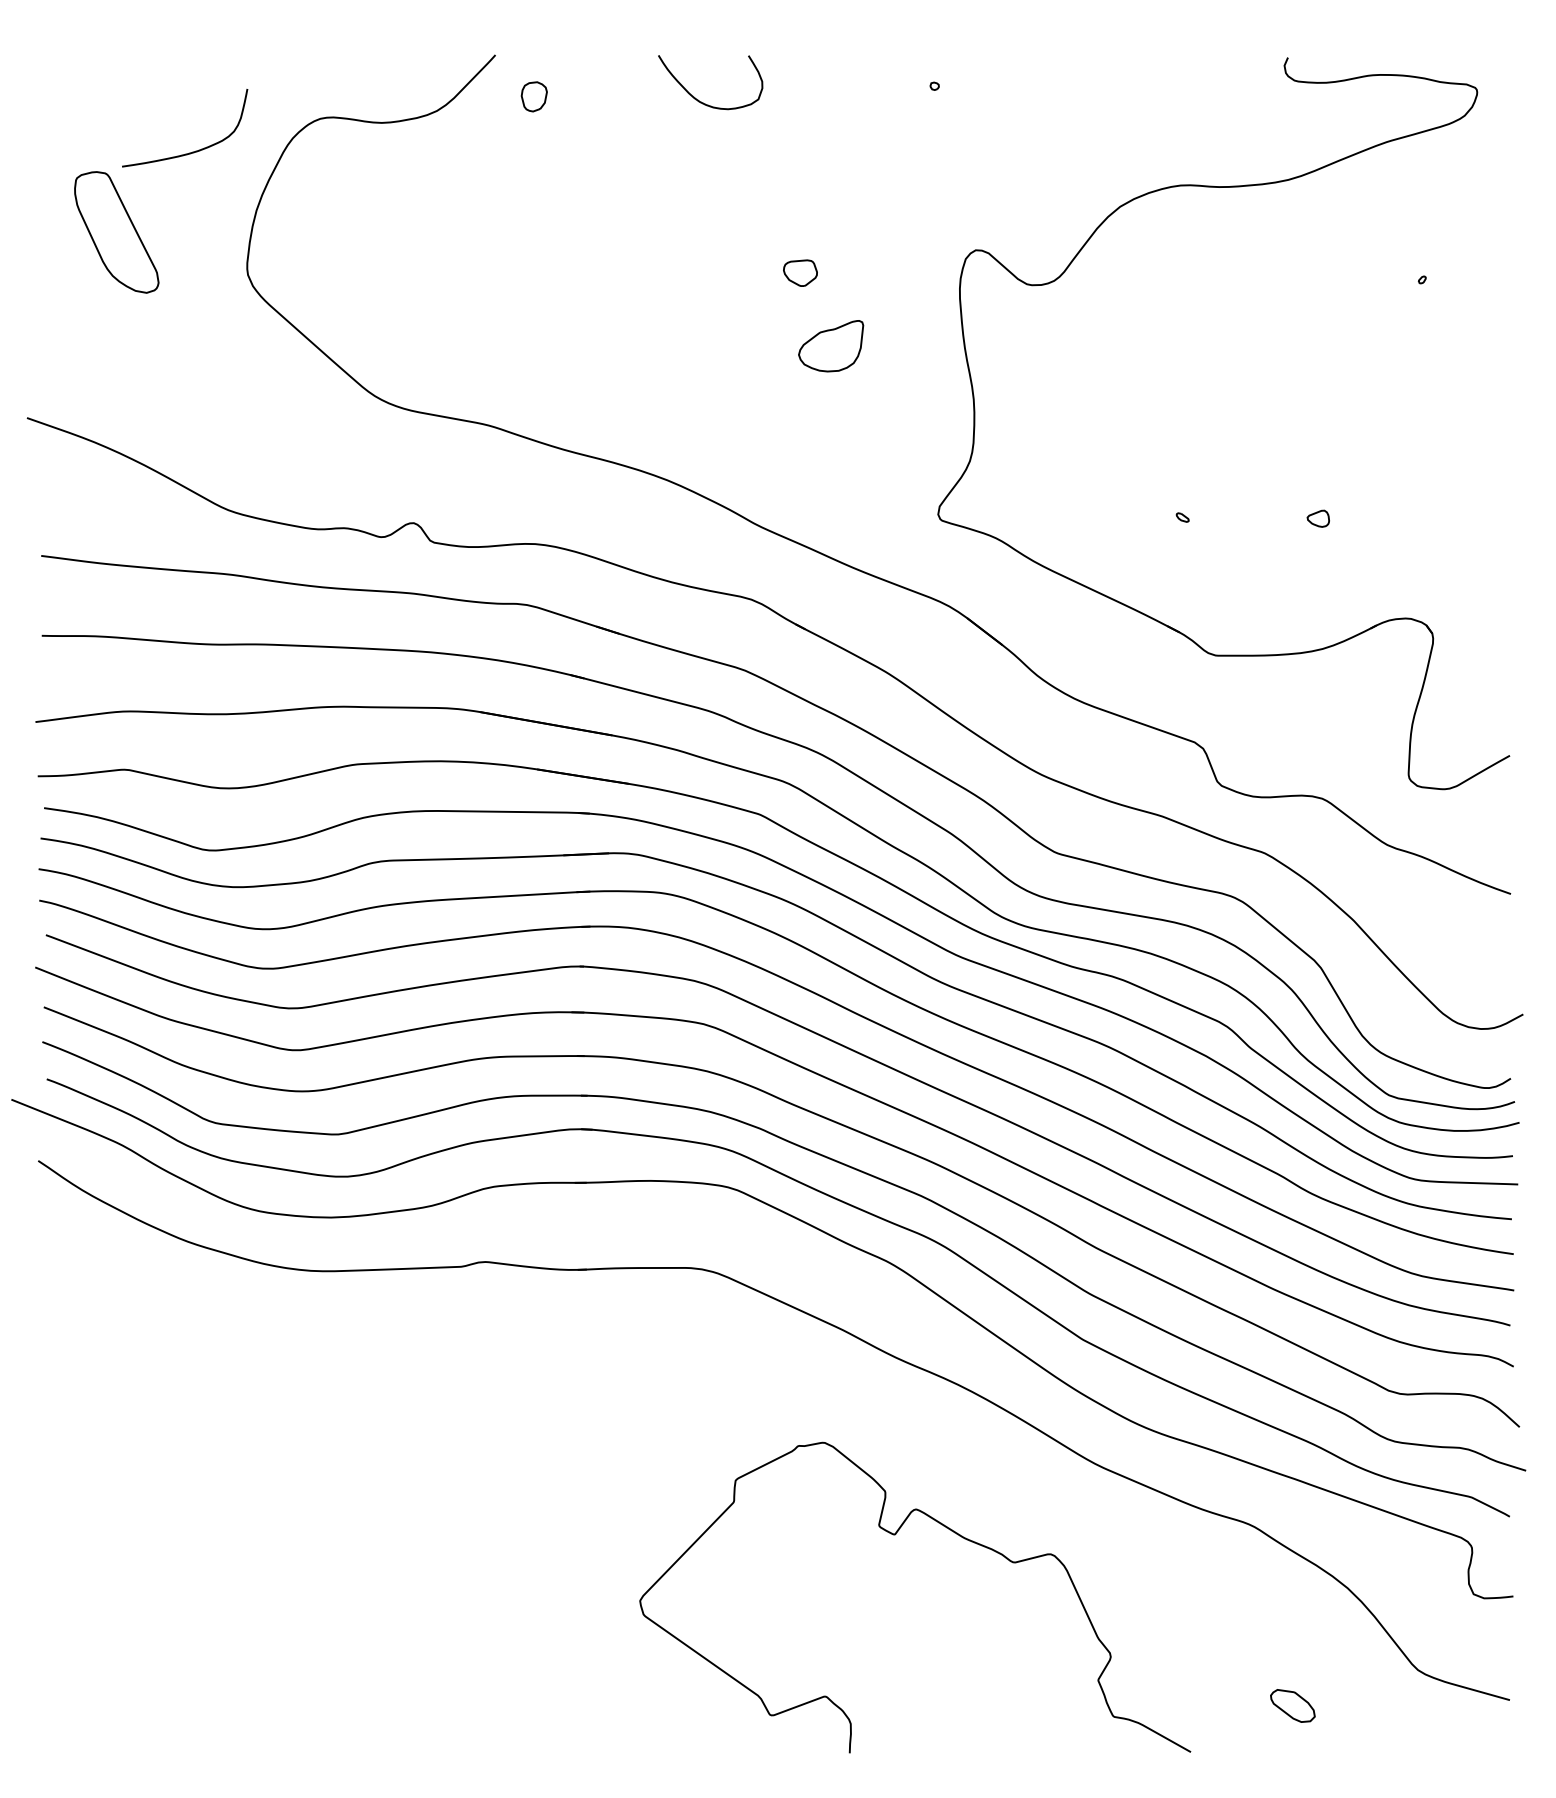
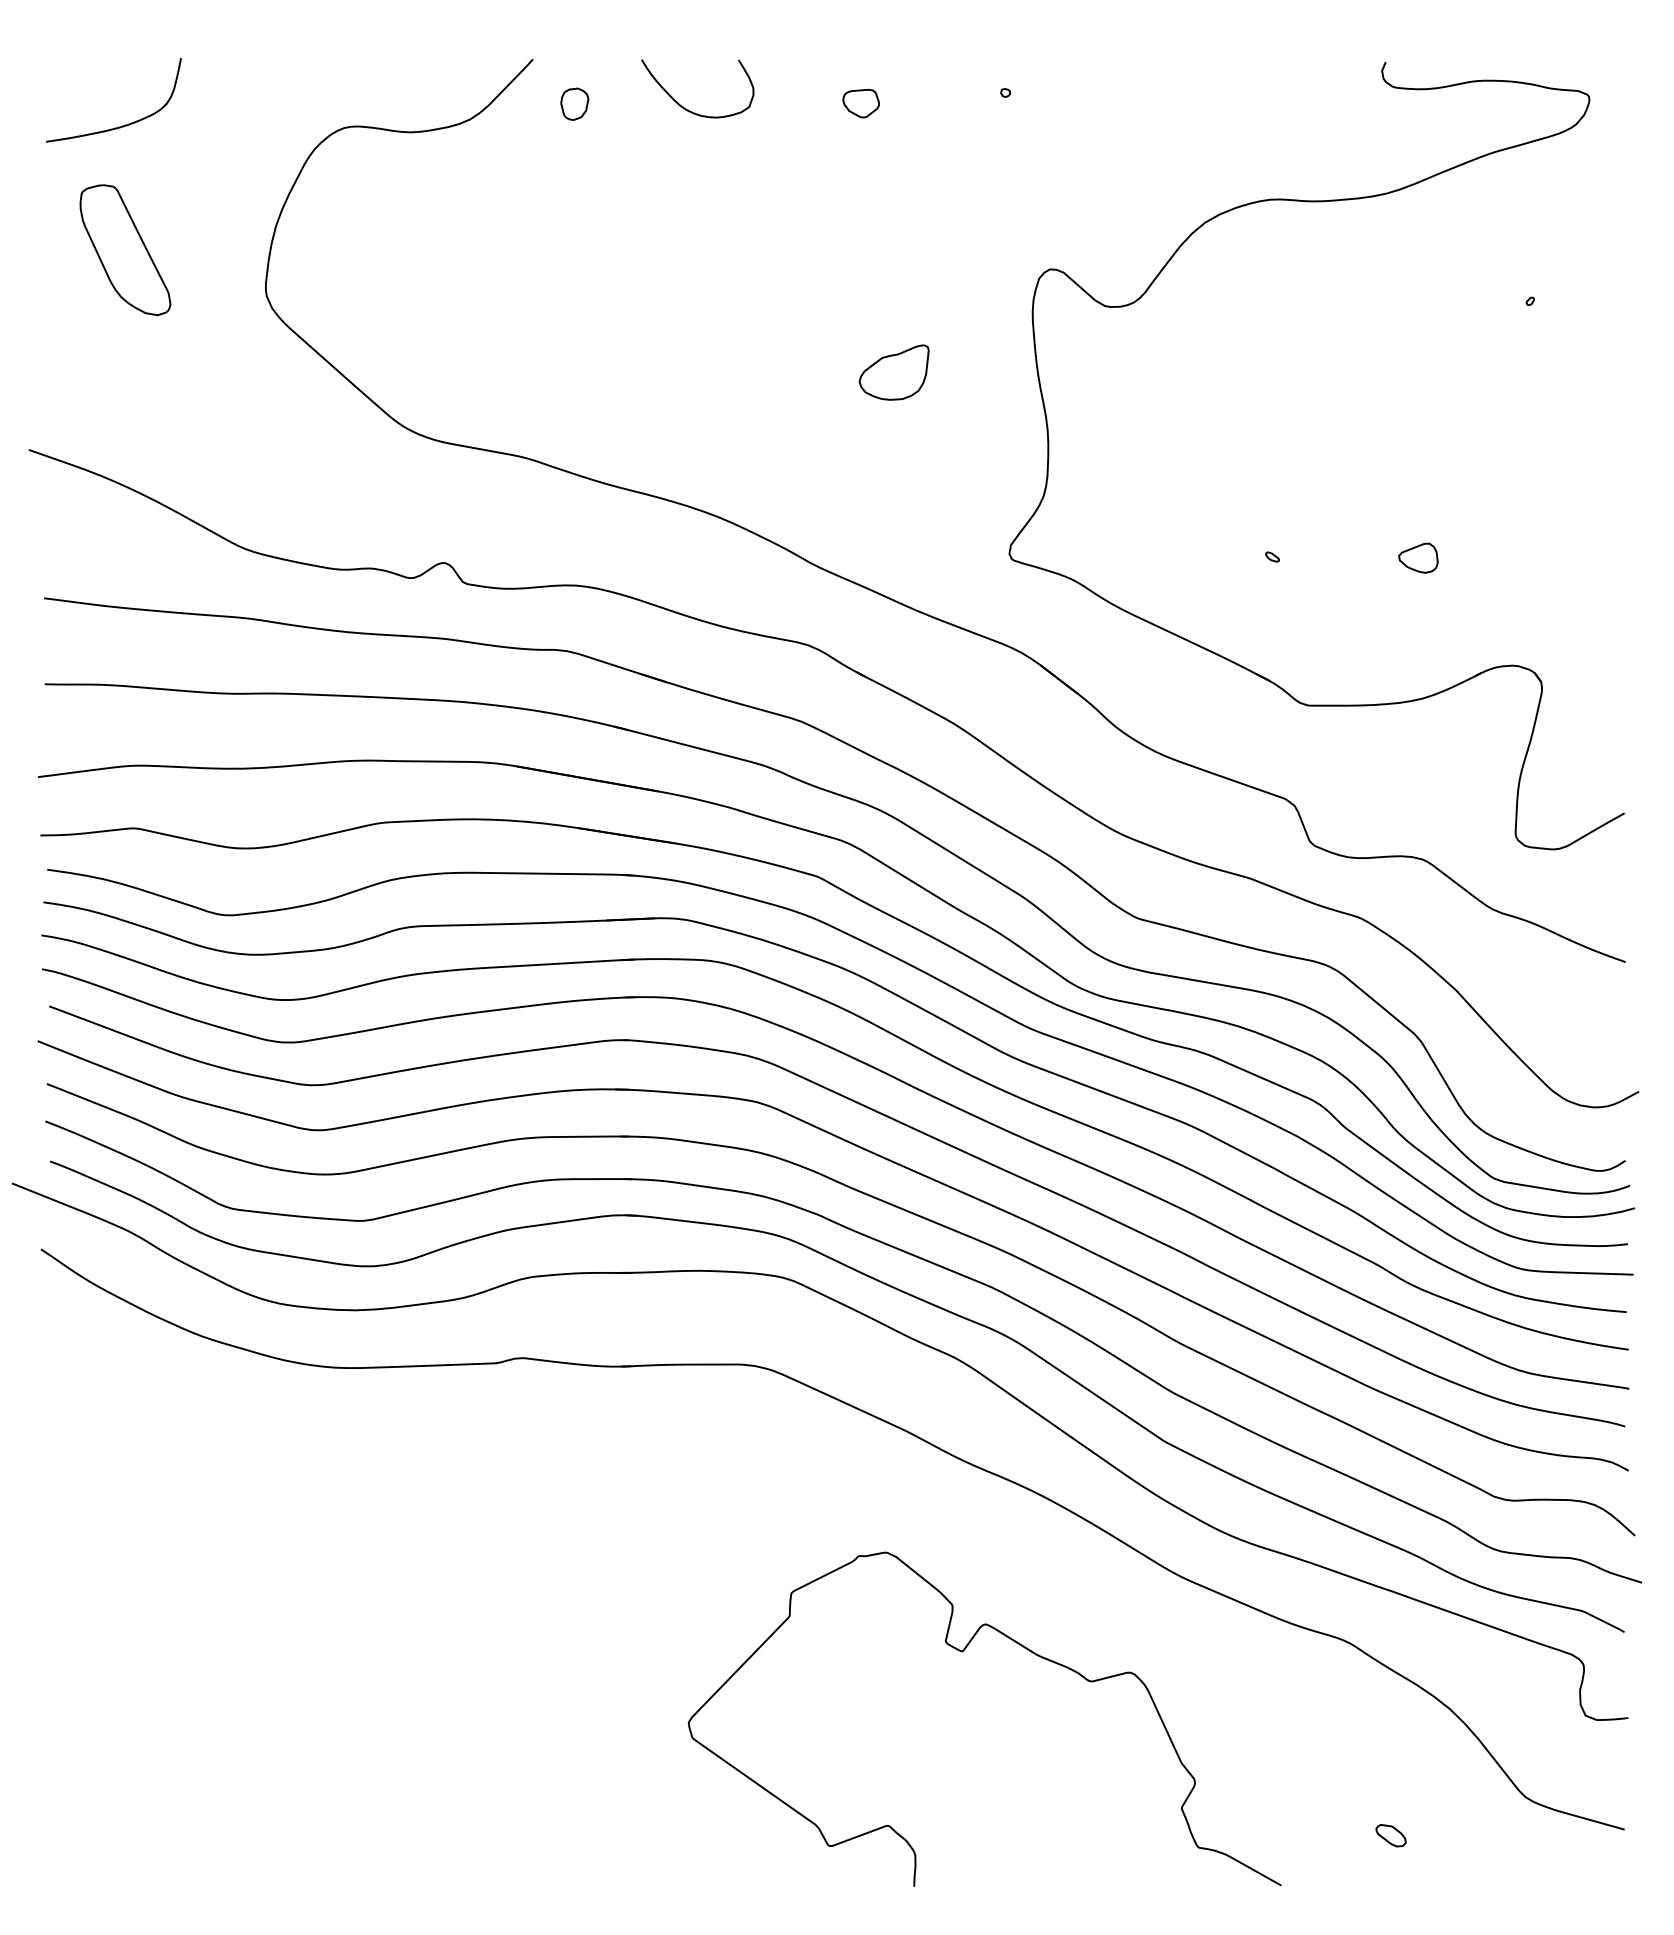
curve: (698, 99) -> (684, 107), moved
curve: (192, 151) -> (121, 125), moved
part: (800, 272) -> (861, 102), moved
part: (1318, 518) -> (1418, 558), size x1.67
part: (1292, 1705) -> (1390, 1835), size x0.62

